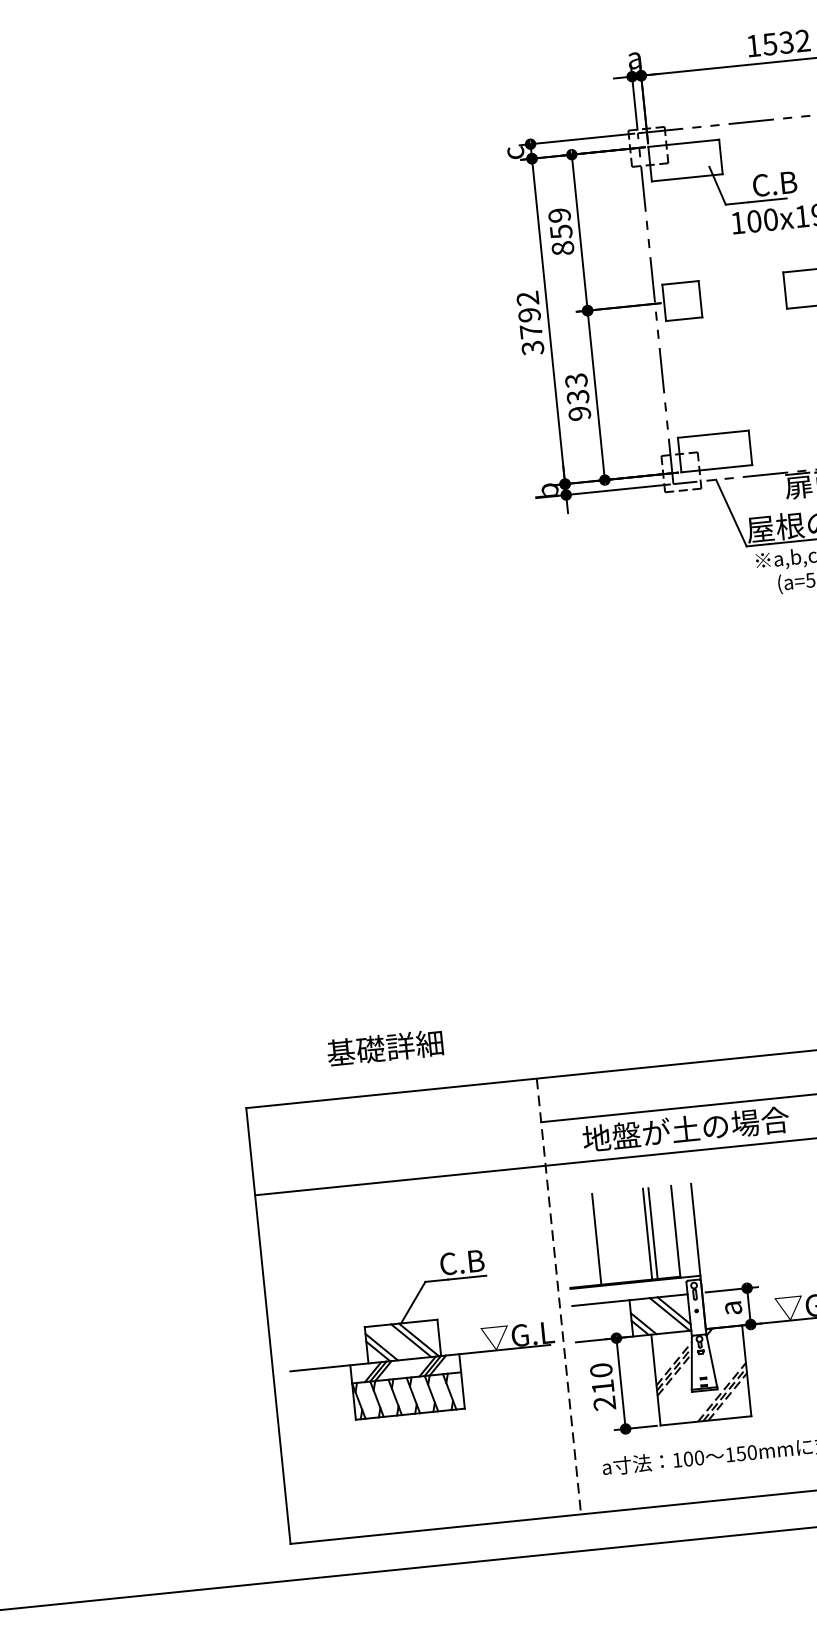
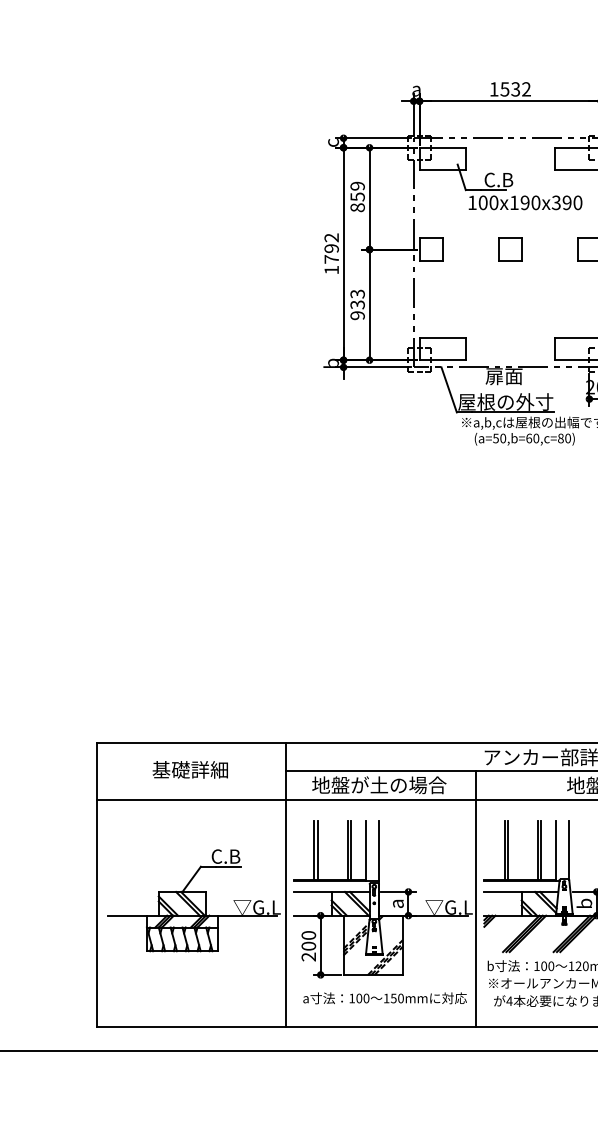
text: (532, 347) -> (331, 269), 3792 -> 1792
text: (383, 1047) -> (189, 769), moved
line: (602, 1238) -> (318, 850), added
line: (559, 1297) -> (286, 885), dashed -> solid
text: (602, 1385) -> (308, 945), 210 -> 200

